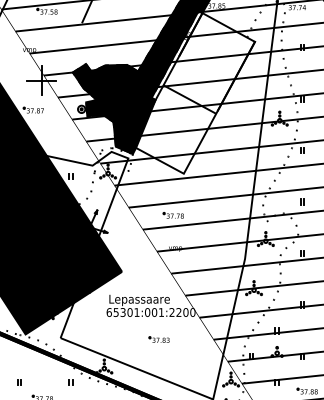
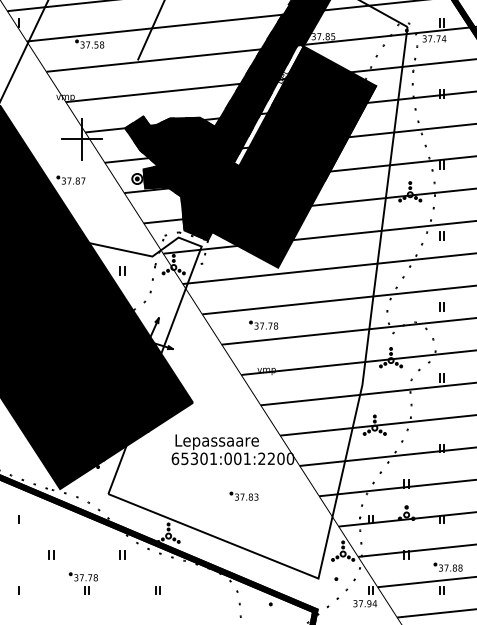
fill: (192, 93) -> (290, 156), added

